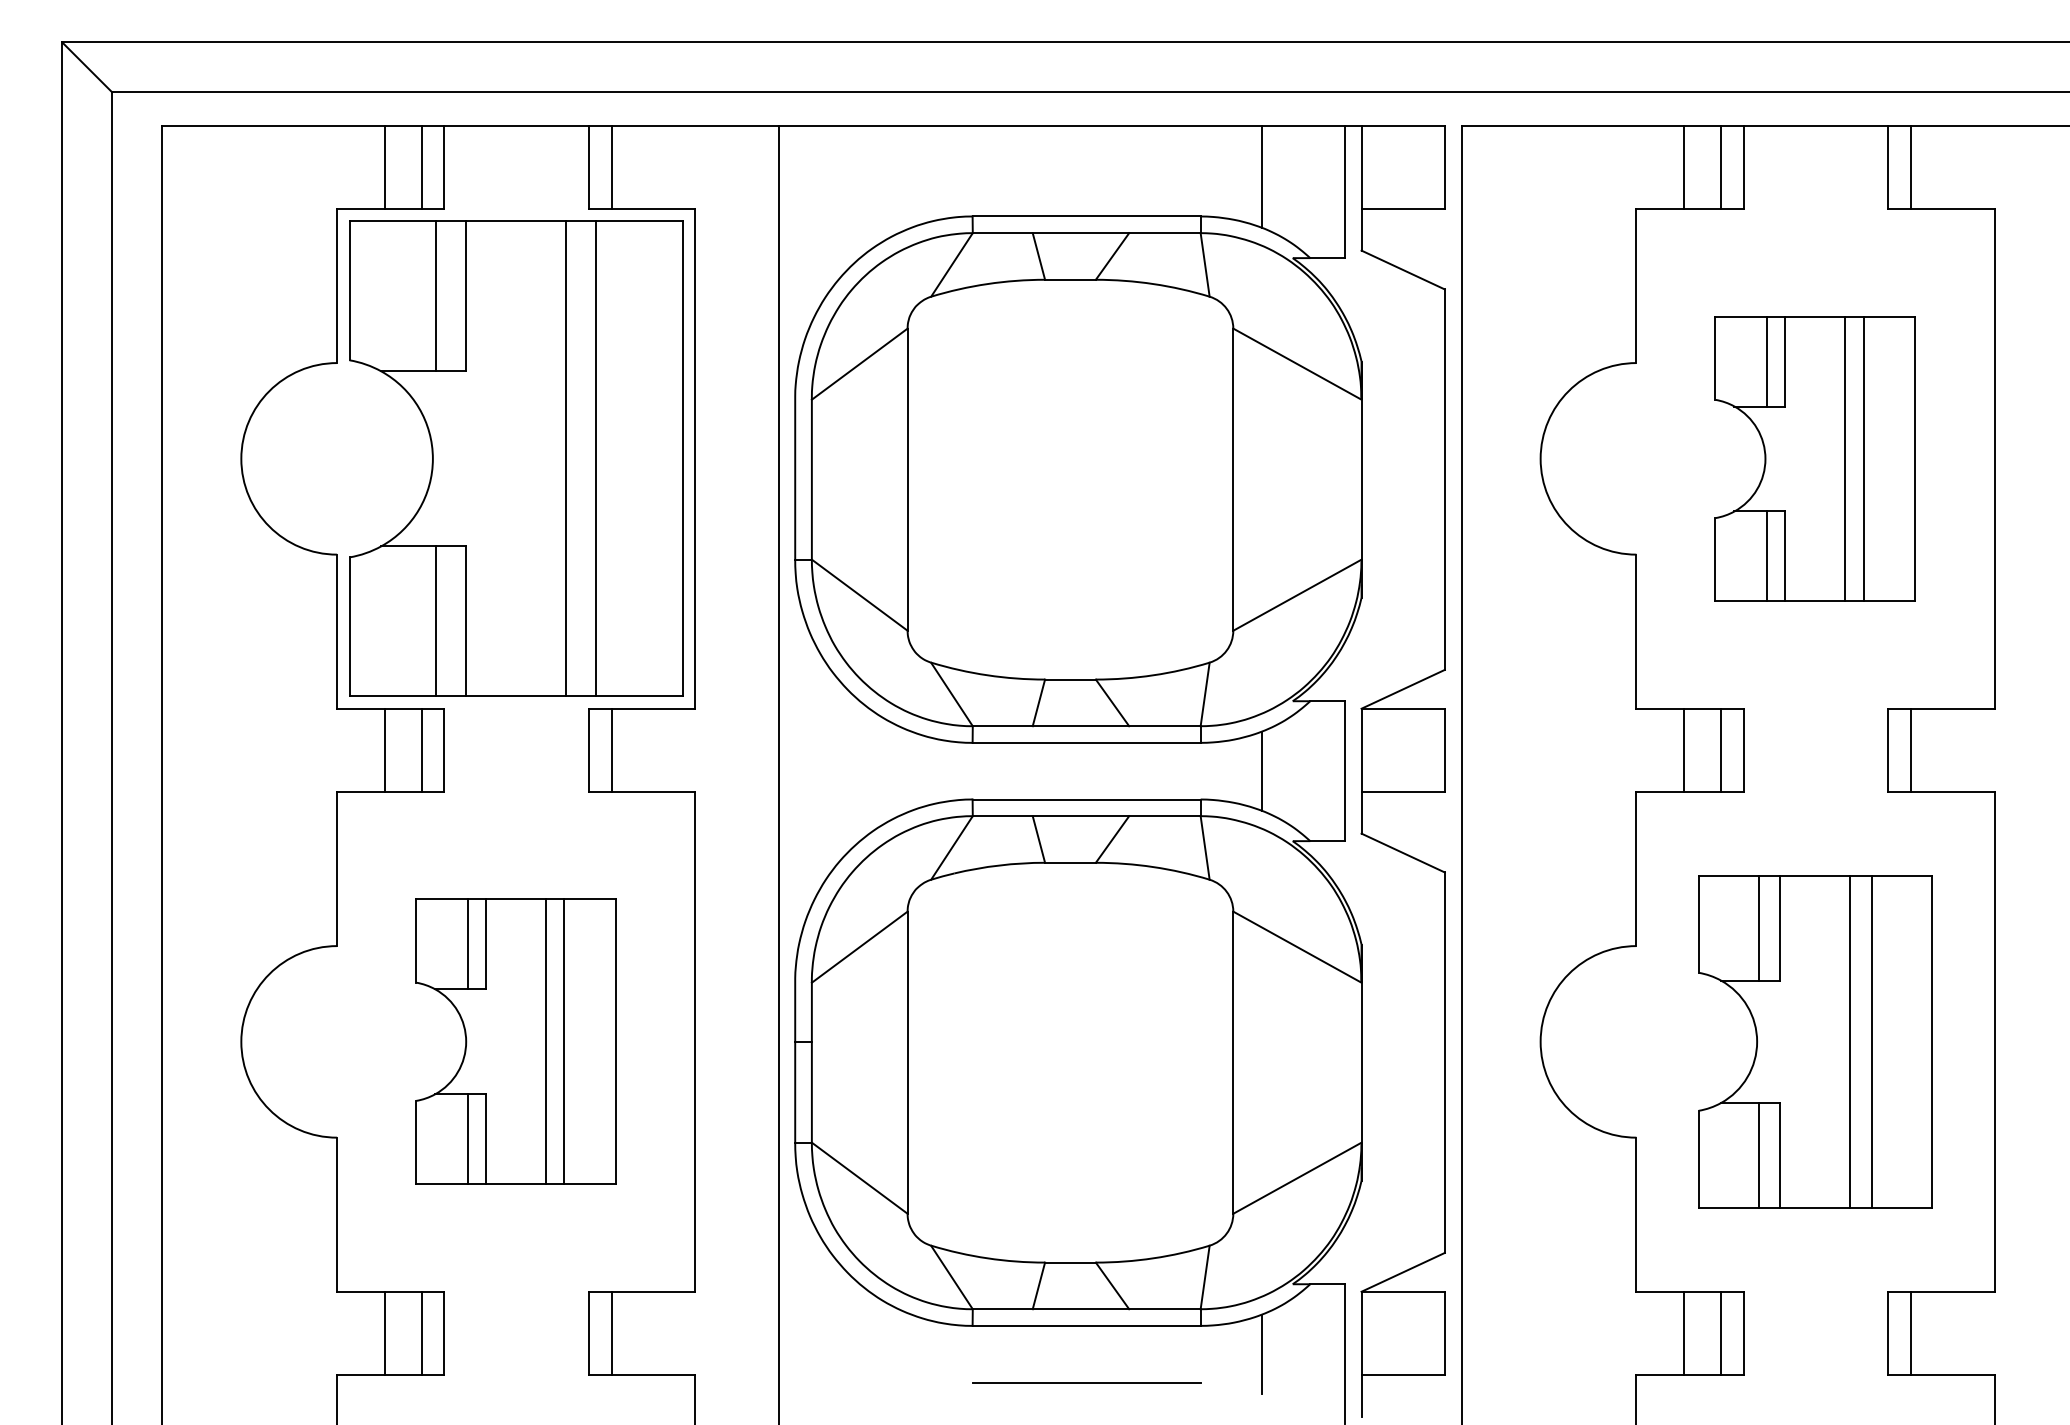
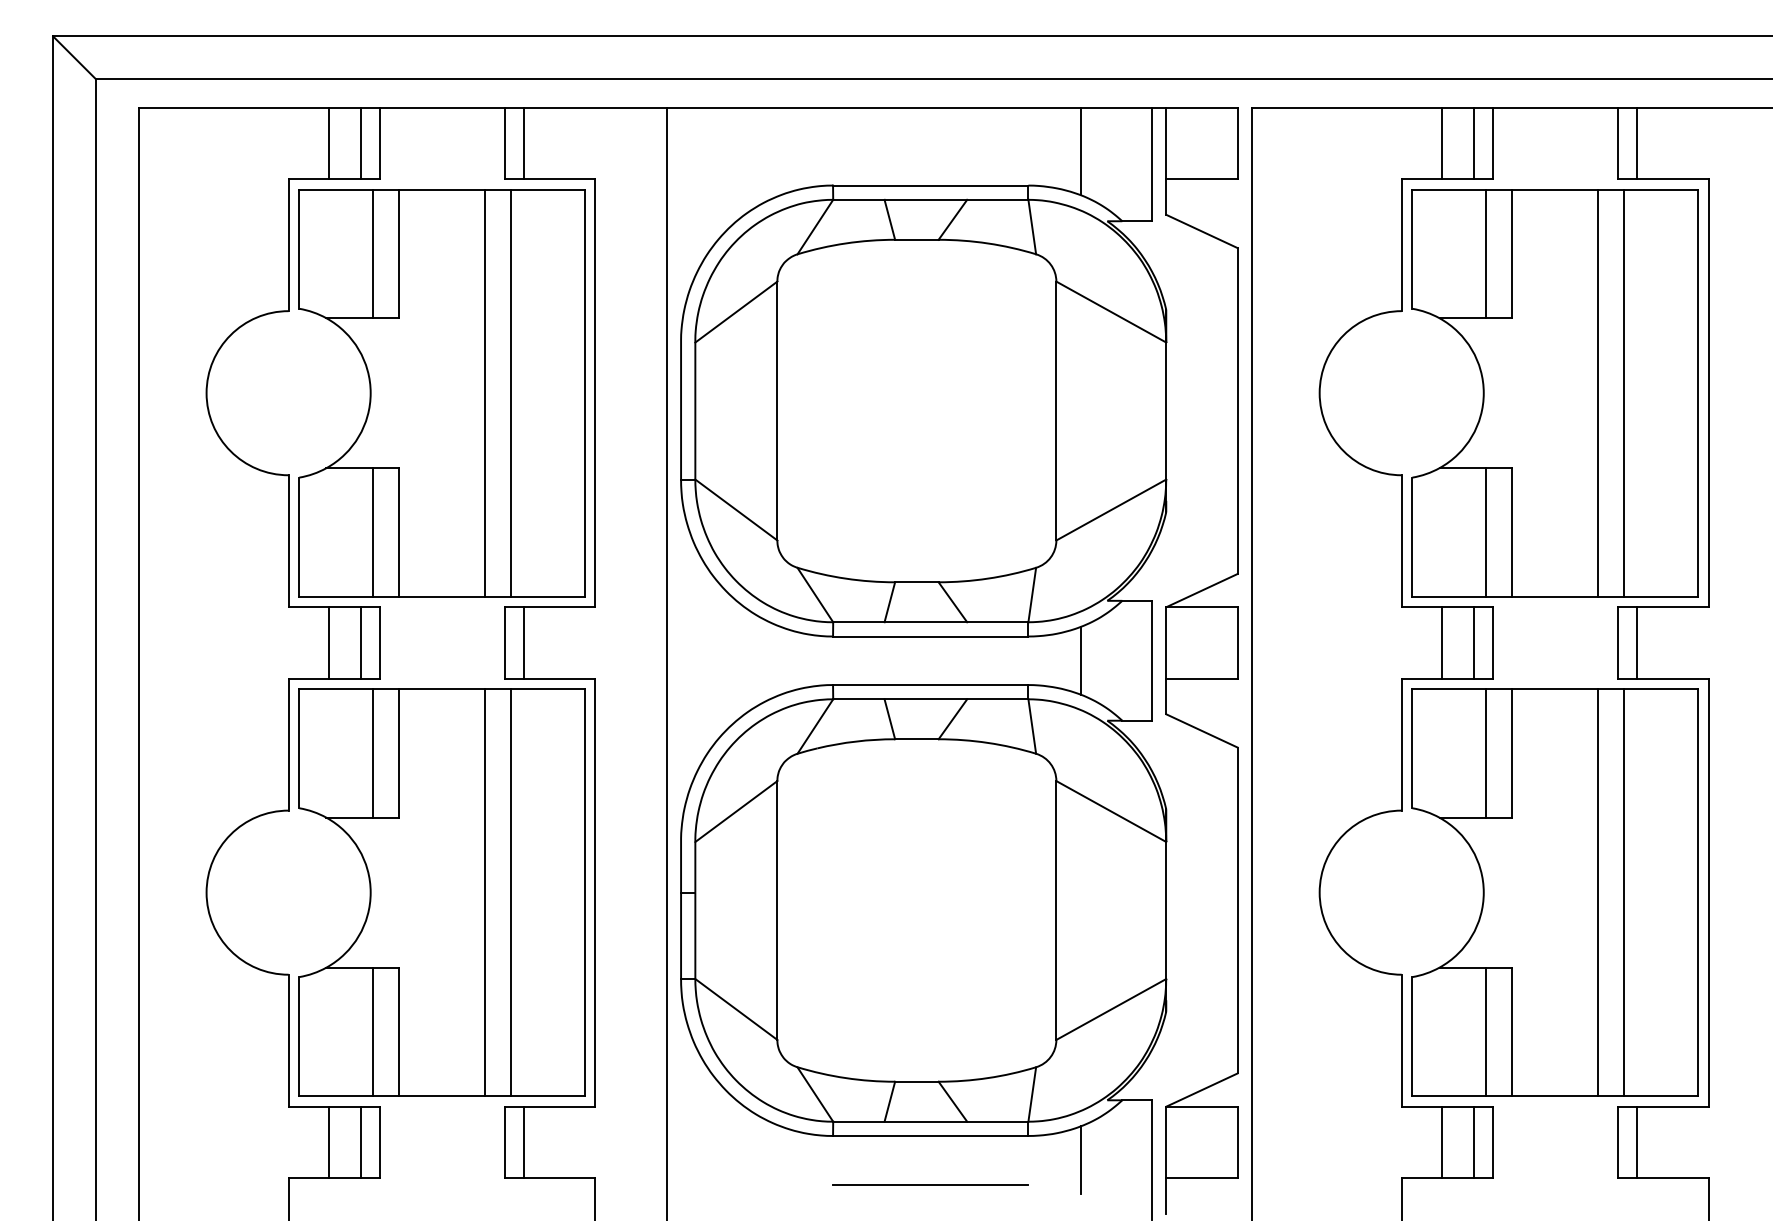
part: (1814, 459) -> (1554, 393), size x1.67
part: (515, 1041) -> (441, 892), size x1.67
part: (1814, 1041) -> (1554, 892), size x1.43

